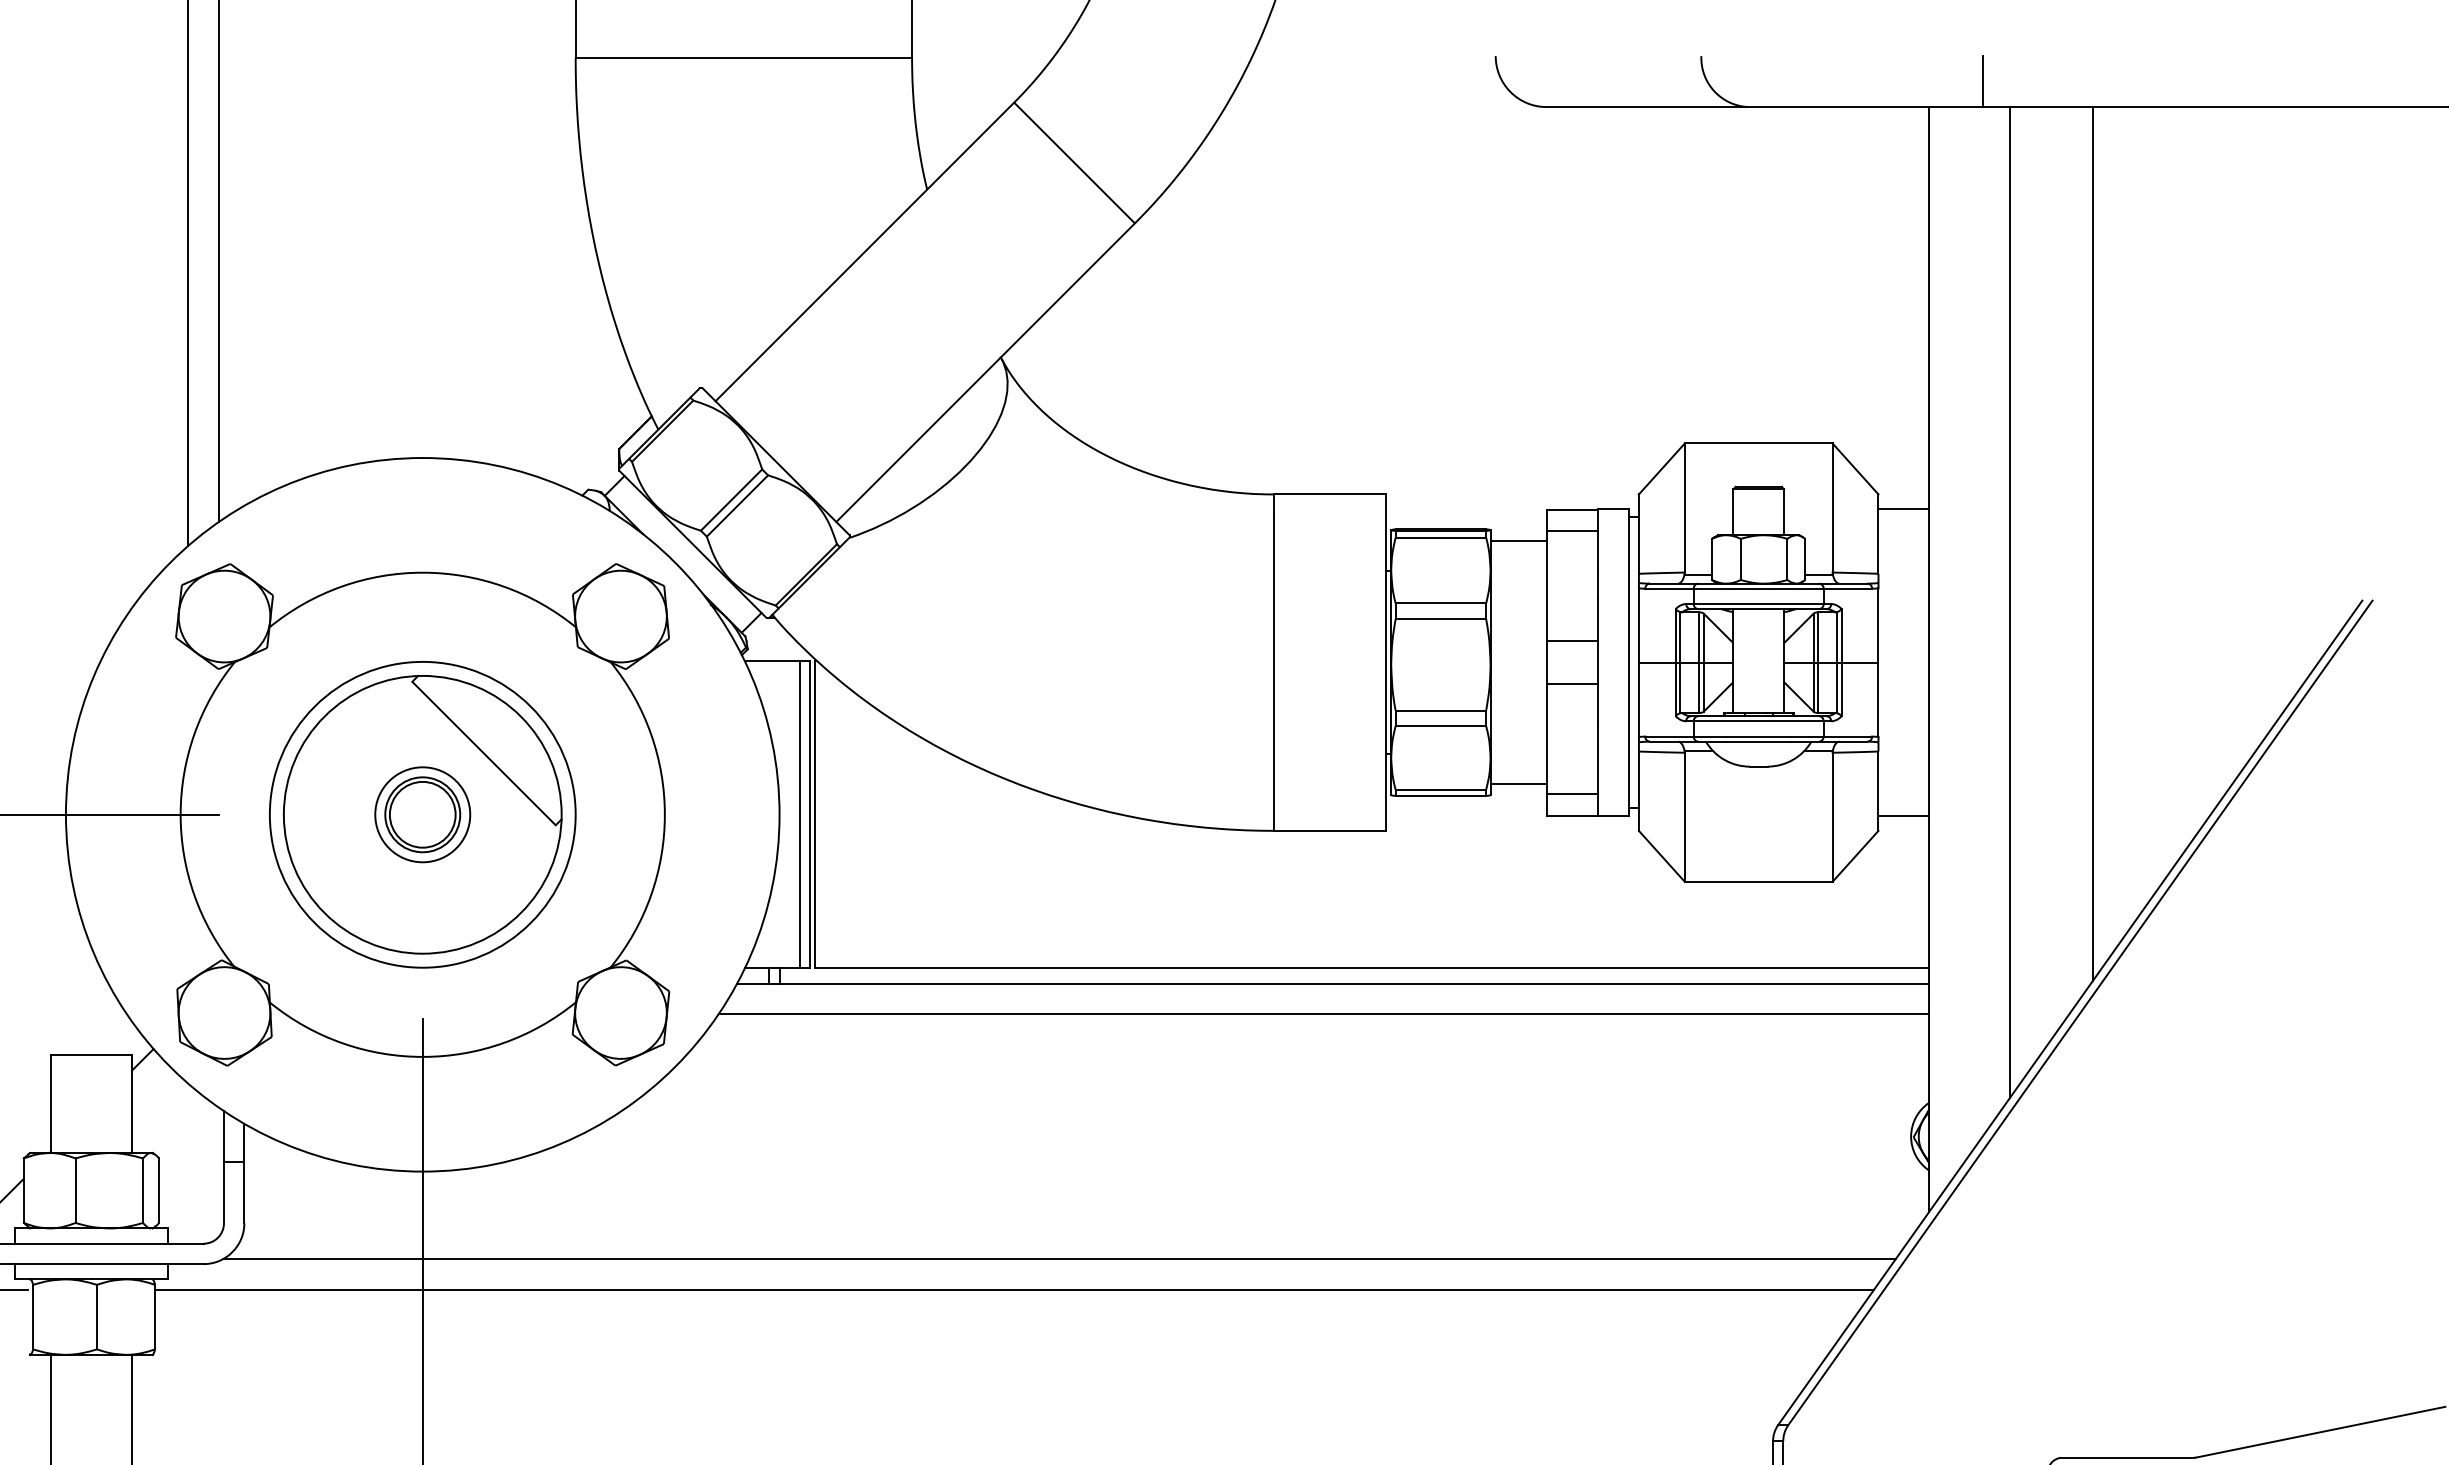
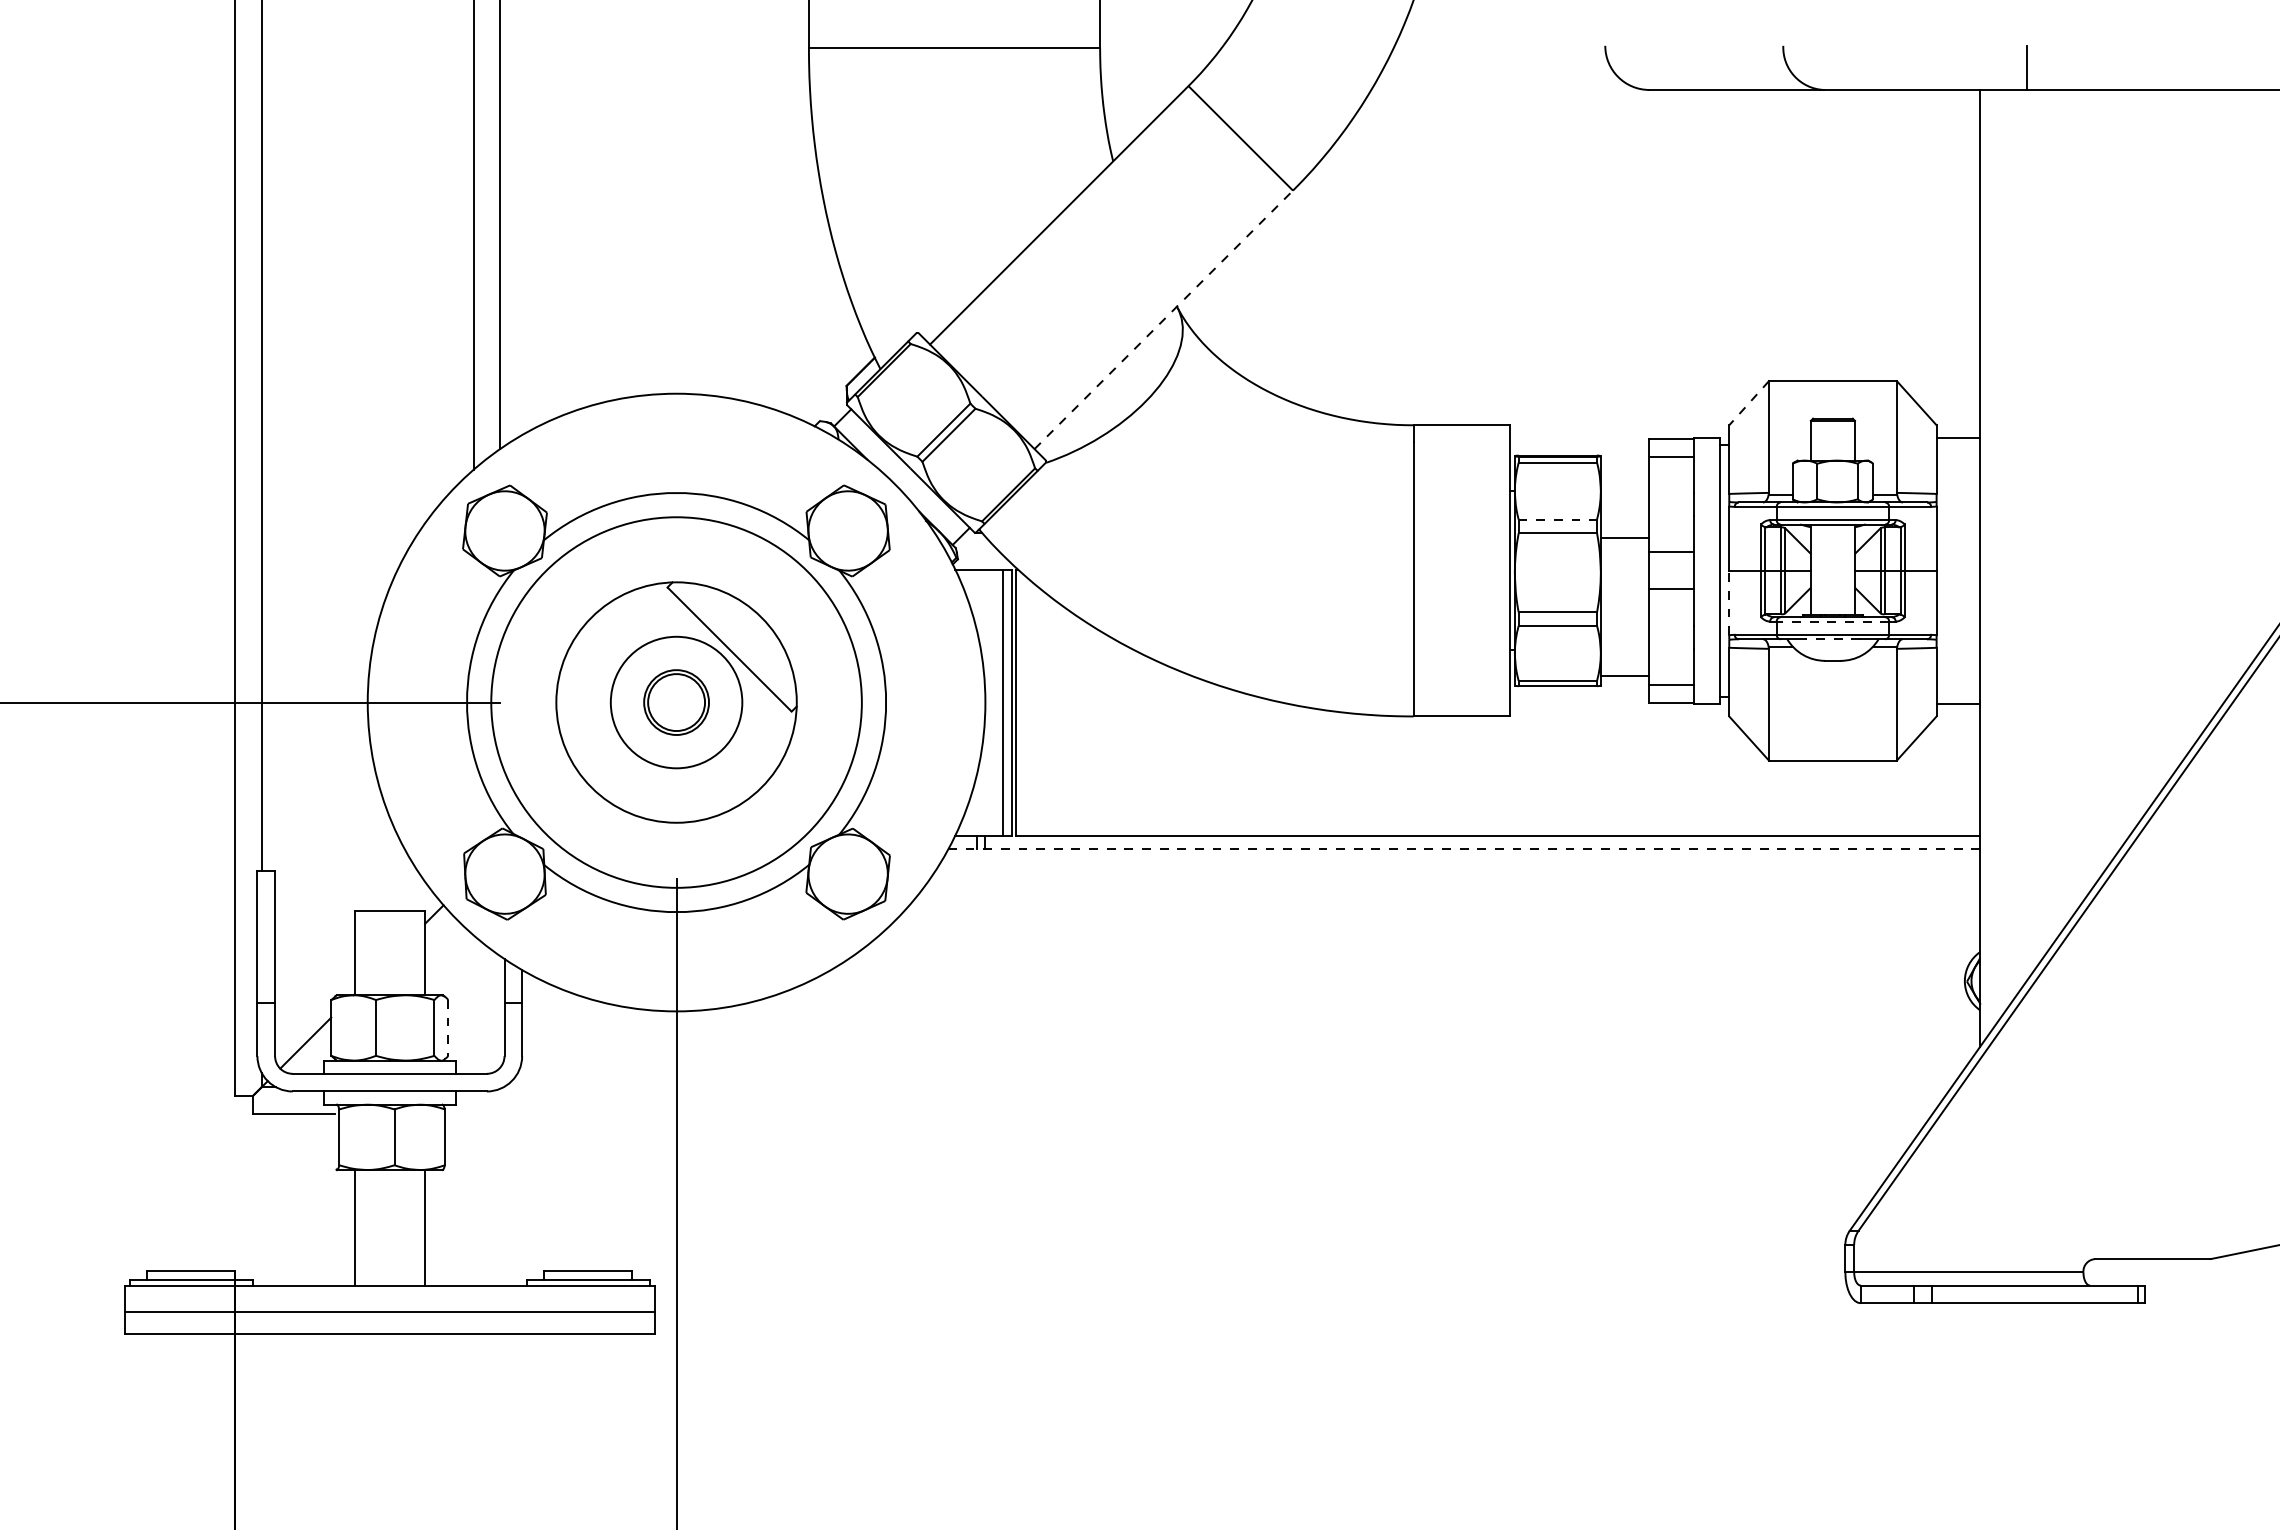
line: (985, 372) -> (1163, 319), solid -> dashed
line: (1662, 469) -> (1749, 403), solid -> dashed
line: (1517, 540) -> (1624, 538), moved
line: (2093, 543) -> (2122, 467), removed
line: (2010, 602) -> (2050, 518), removed
line: (1441, 603) -> (1558, 519), solid -> dashed
line: (1639, 699) -> (1729, 602), solid -> dashed
line: (1758, 721) -> (1832, 621), solid -> dashed
line: (1758, 741) -> (1832, 639), solid -> dashed
circle: (422, 814) -> (676, 702), size x1.4
circle: (422, 814) -> (676, 702), size x1.6
line: (1333, 983) -> (1464, 848), solid -> dashed
line: (1323, 1014) -> (1456, 875), removed
line: (159, 1190) -> (448, 1027), solid -> dashed
line: (1059, 1259) -> (1227, 1087), removed
line: (1014, 1289) -> (1188, 1113), removed

